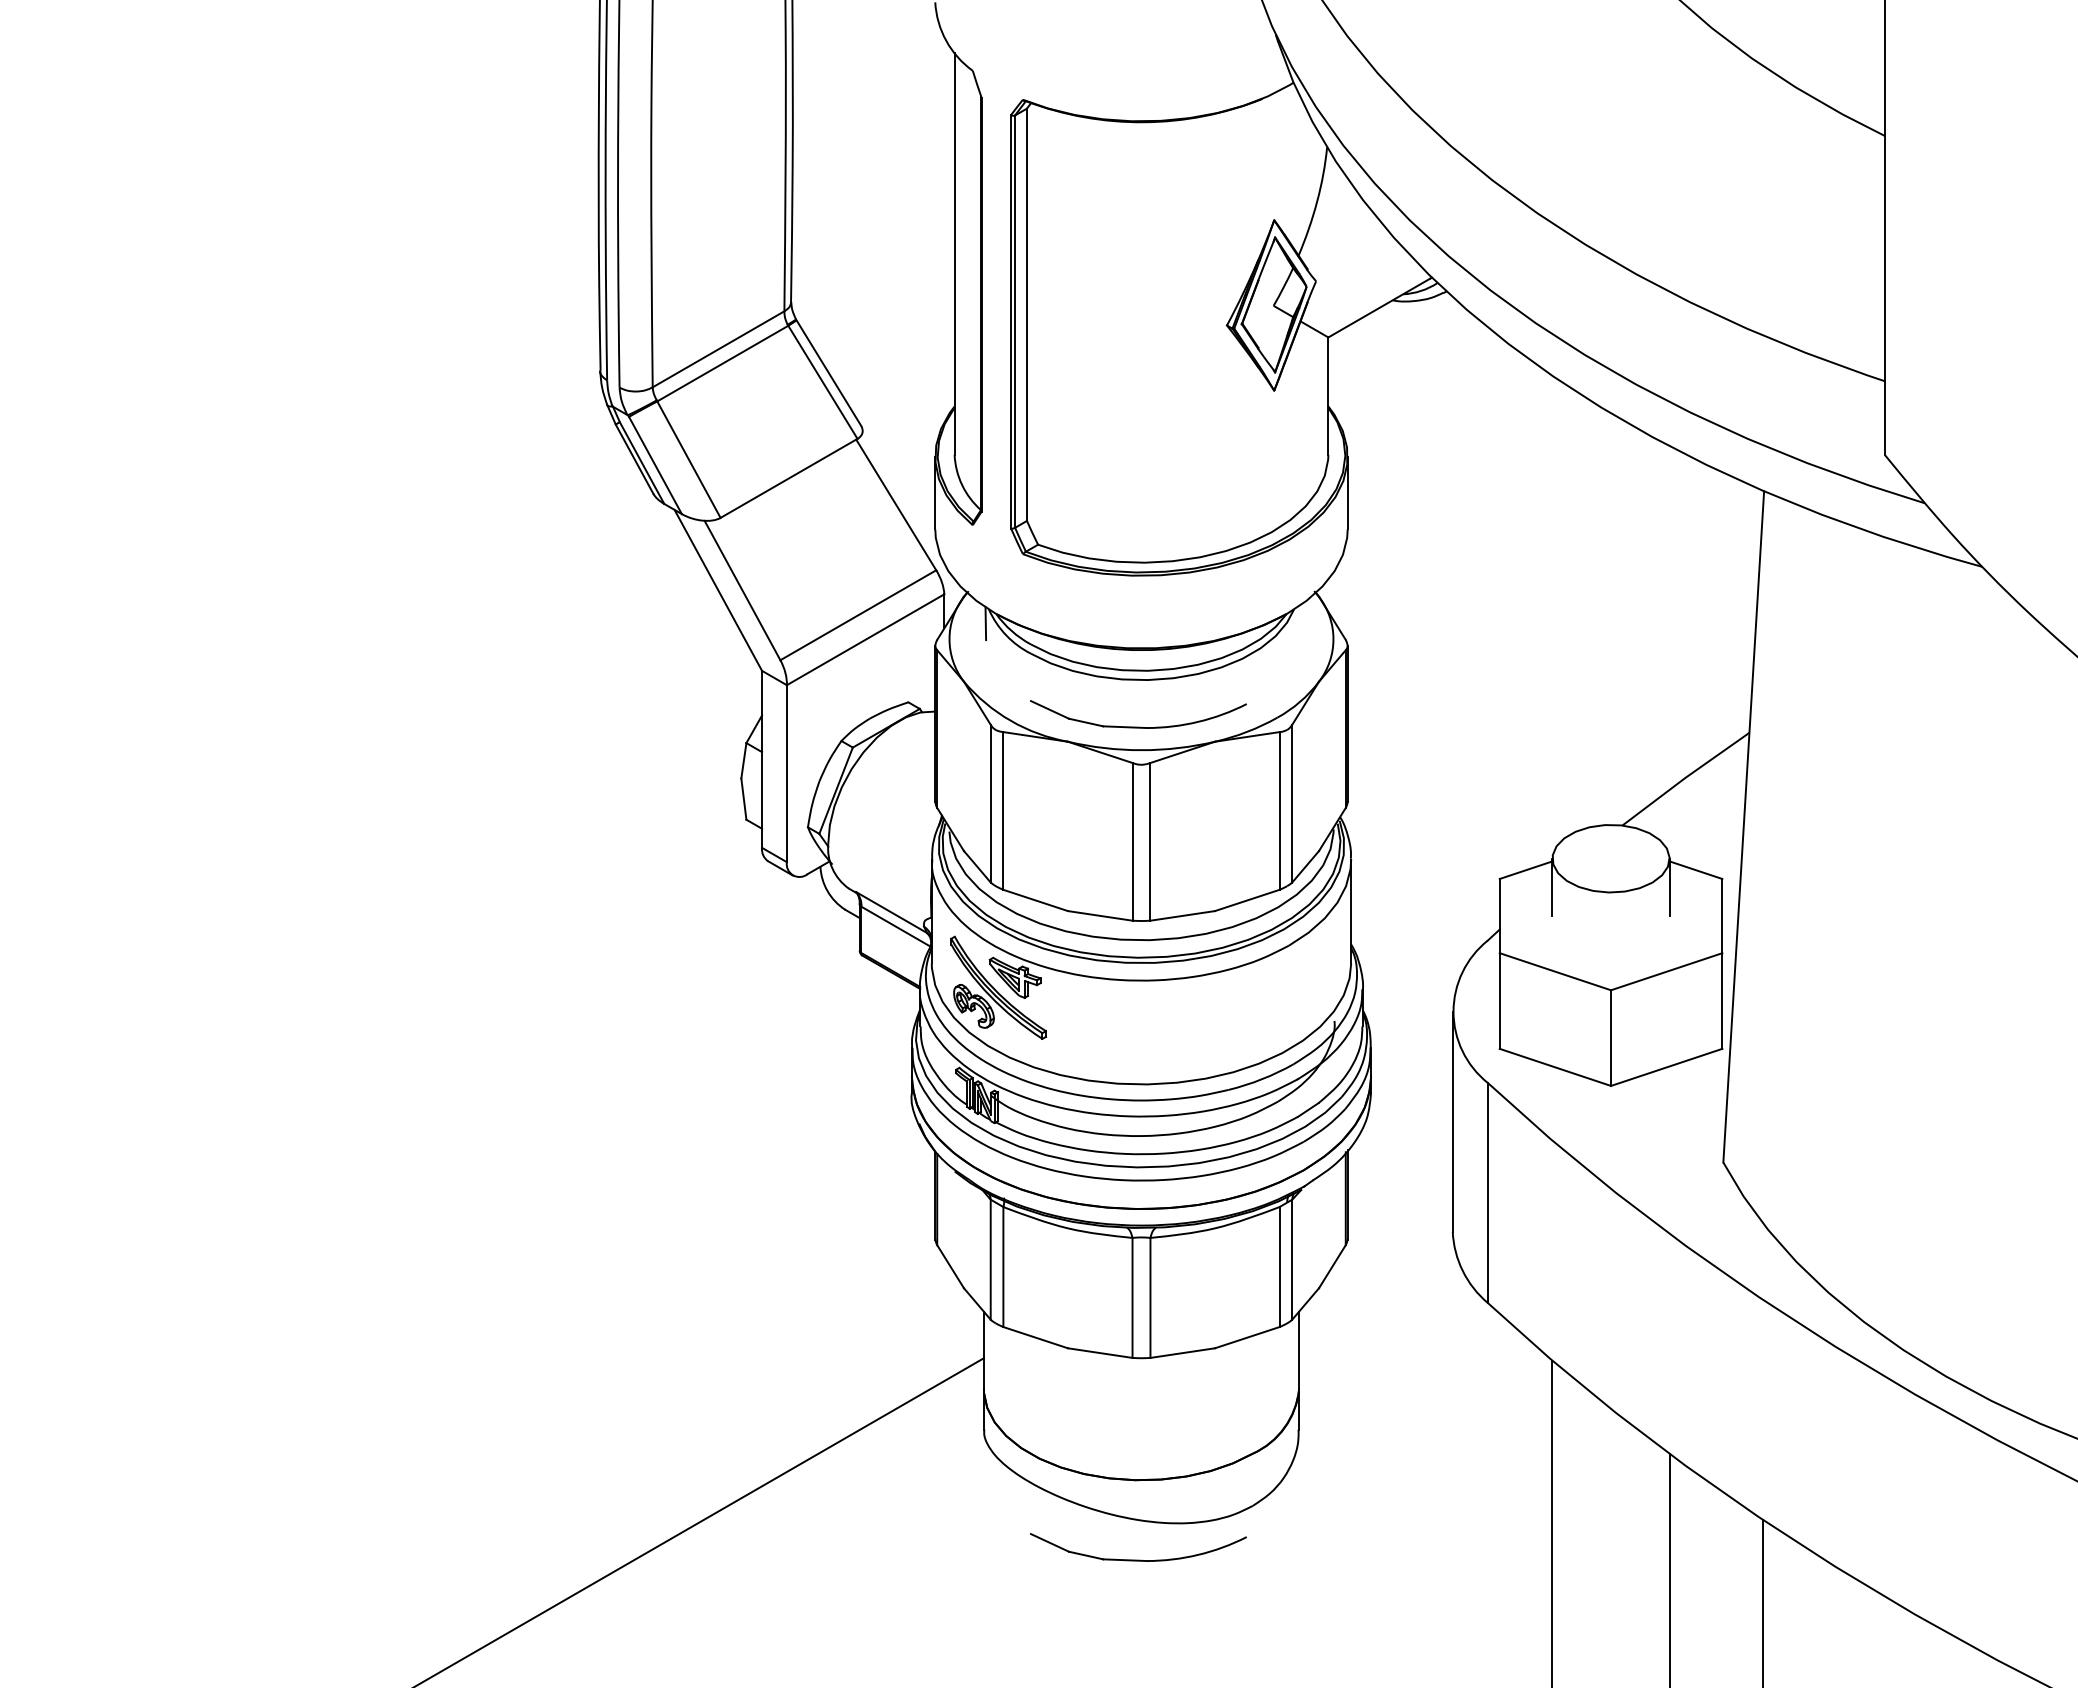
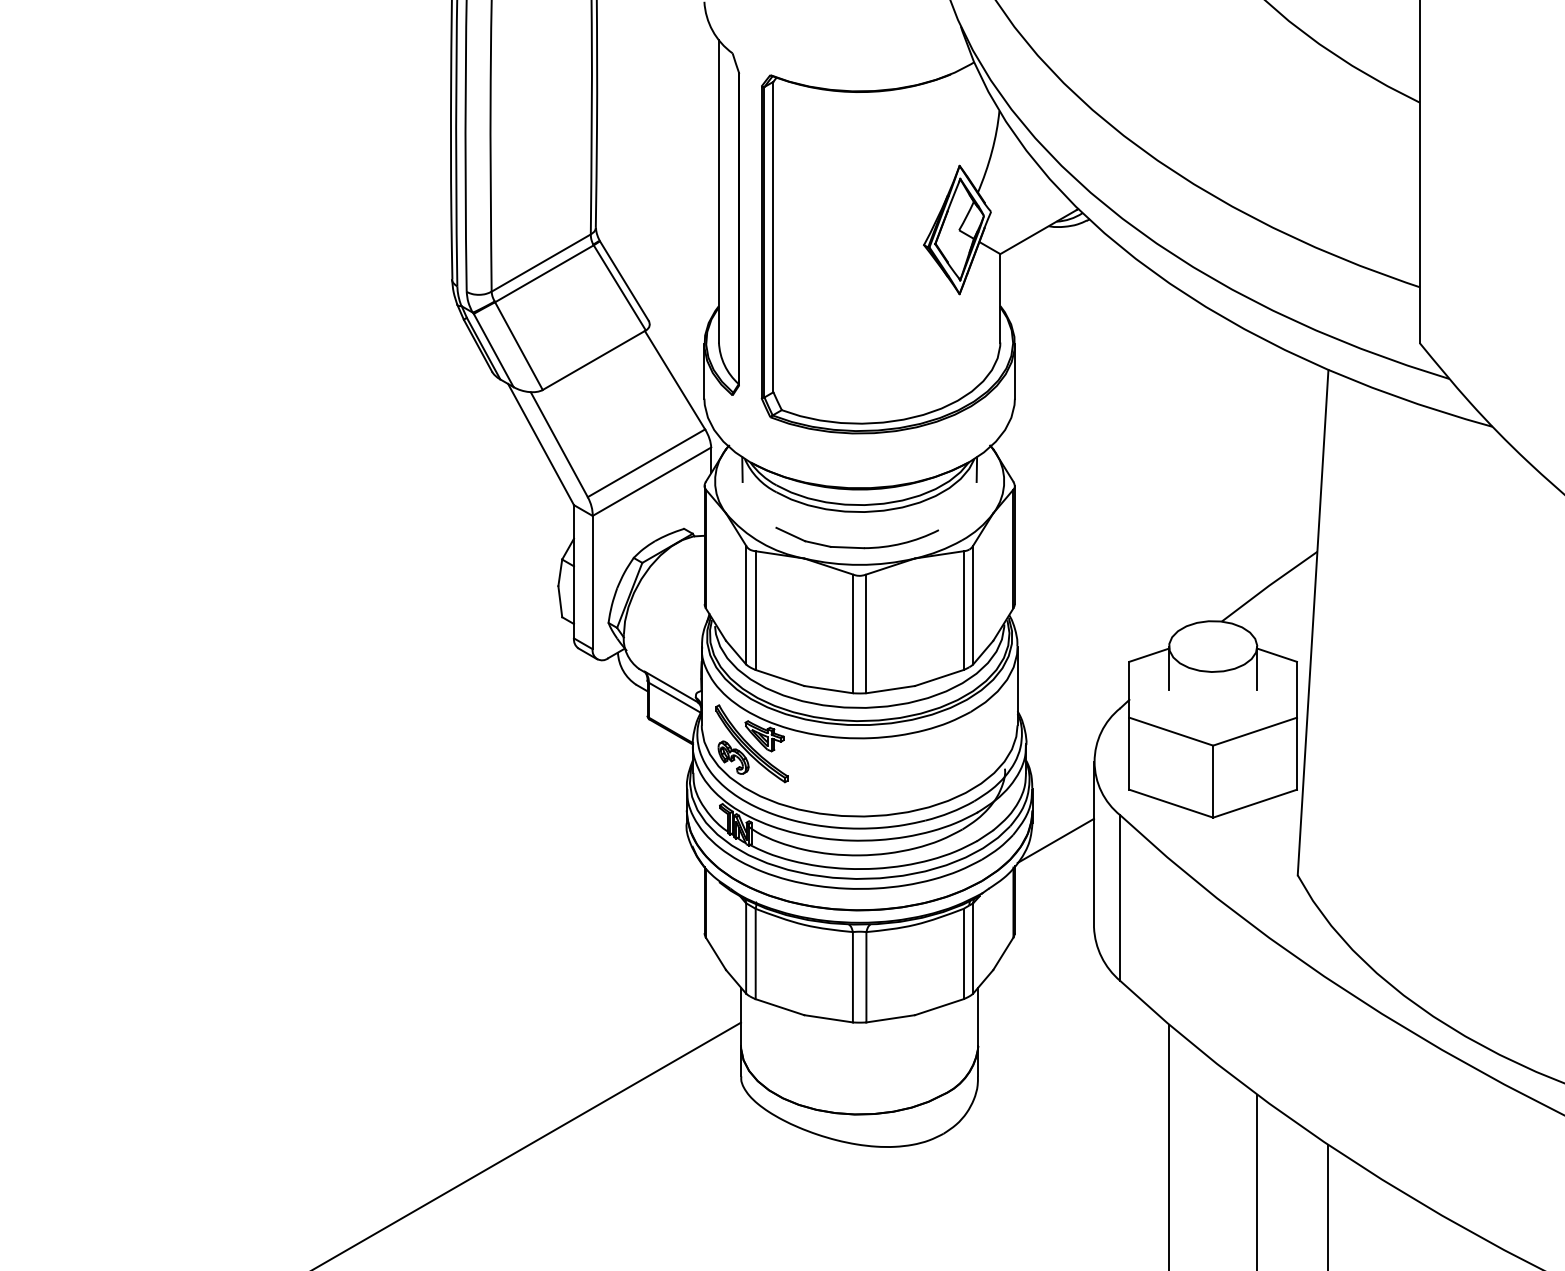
line: (1296, 623) -> (976, 469), added
line: (1401, 1116) -> (1055, 840), added
part: (1138, 1559) -> (857, 1174), removed

